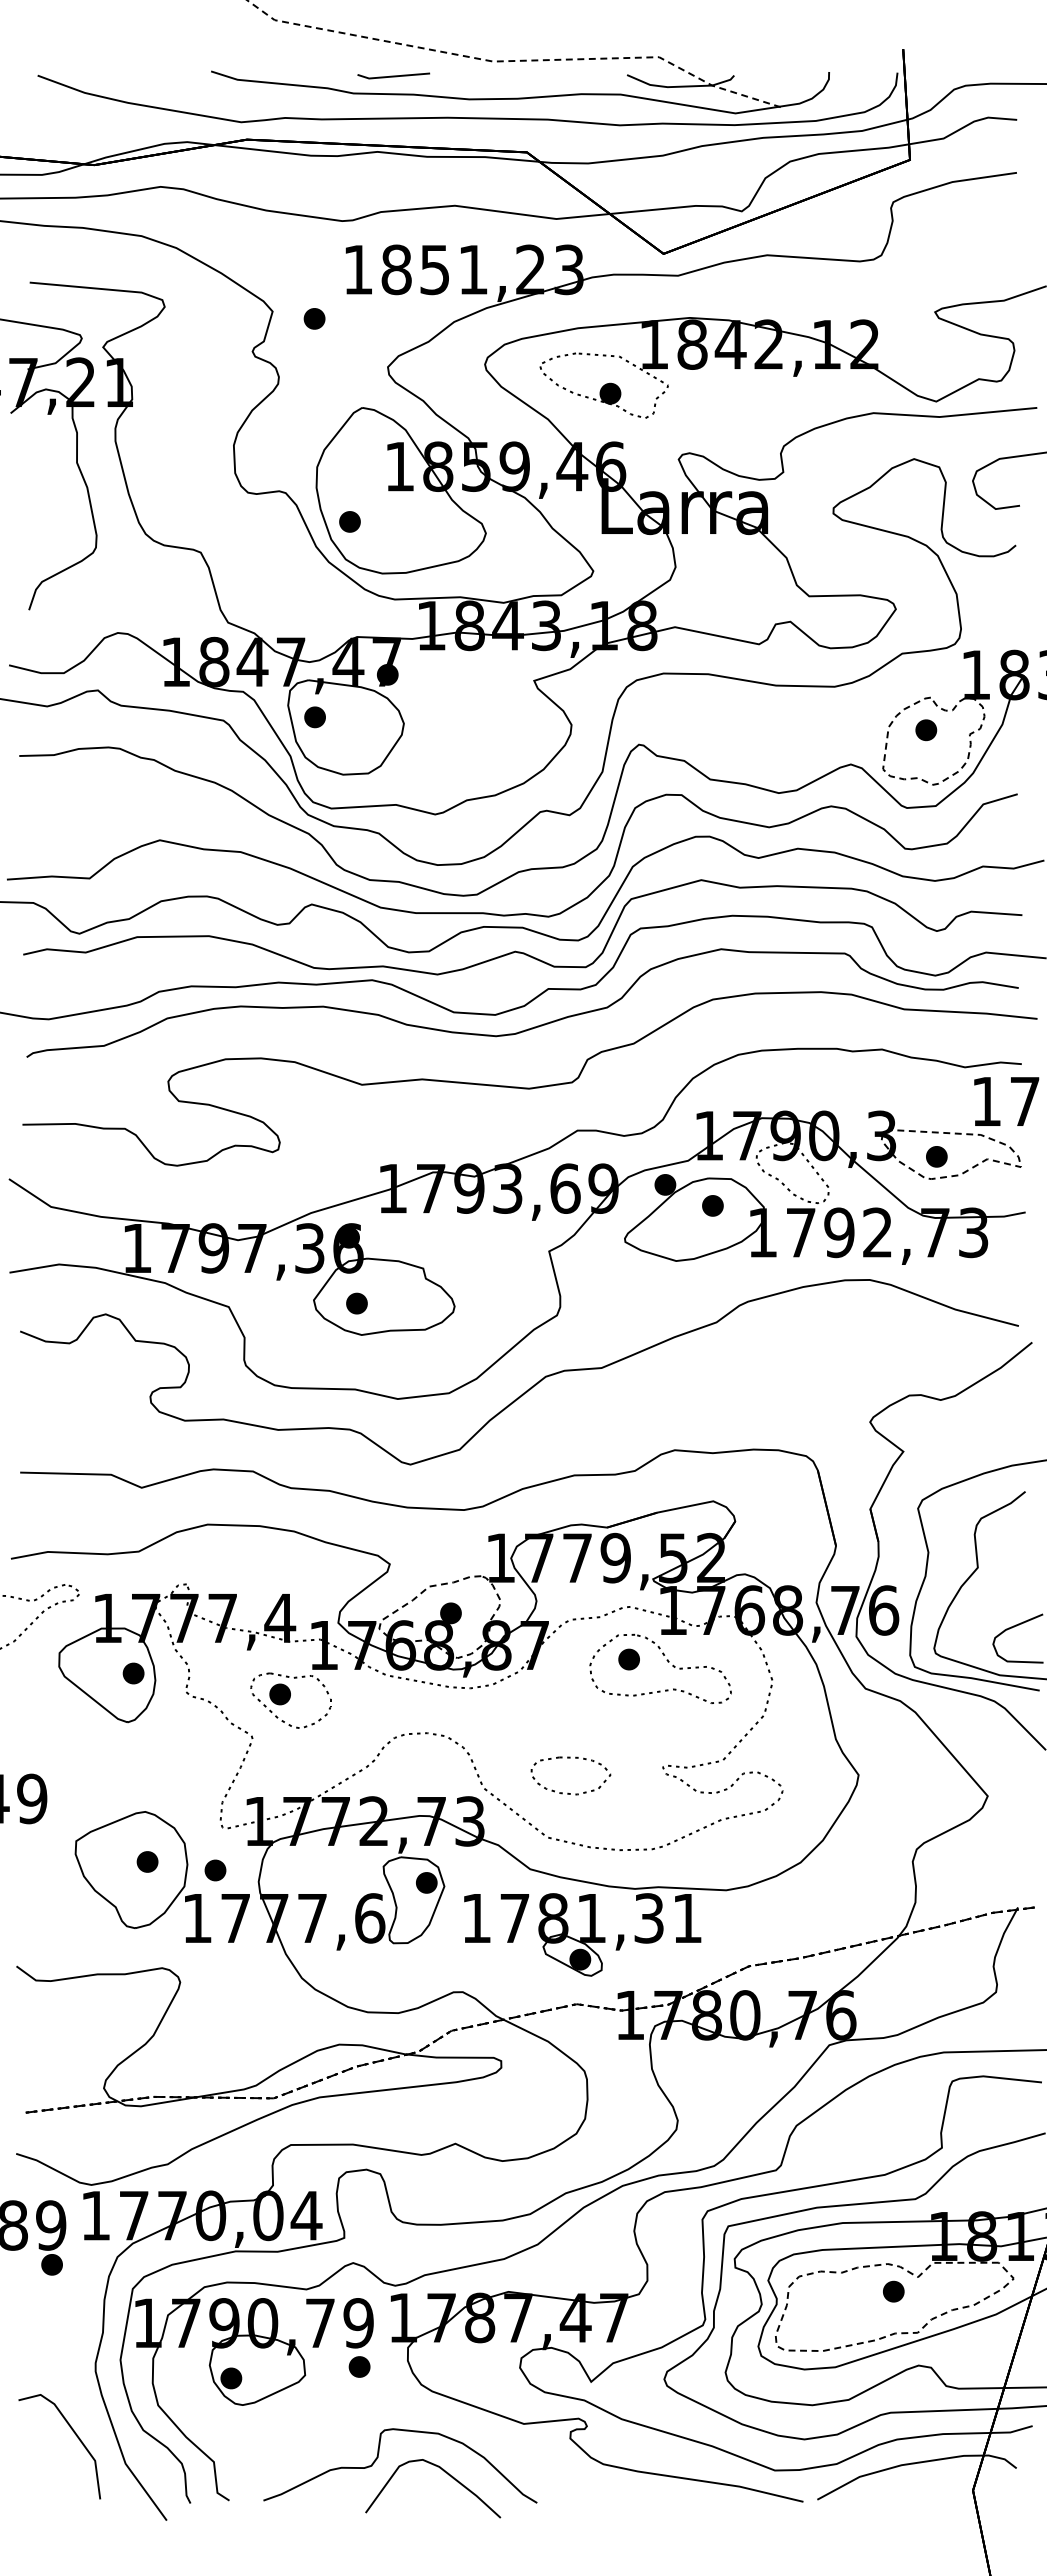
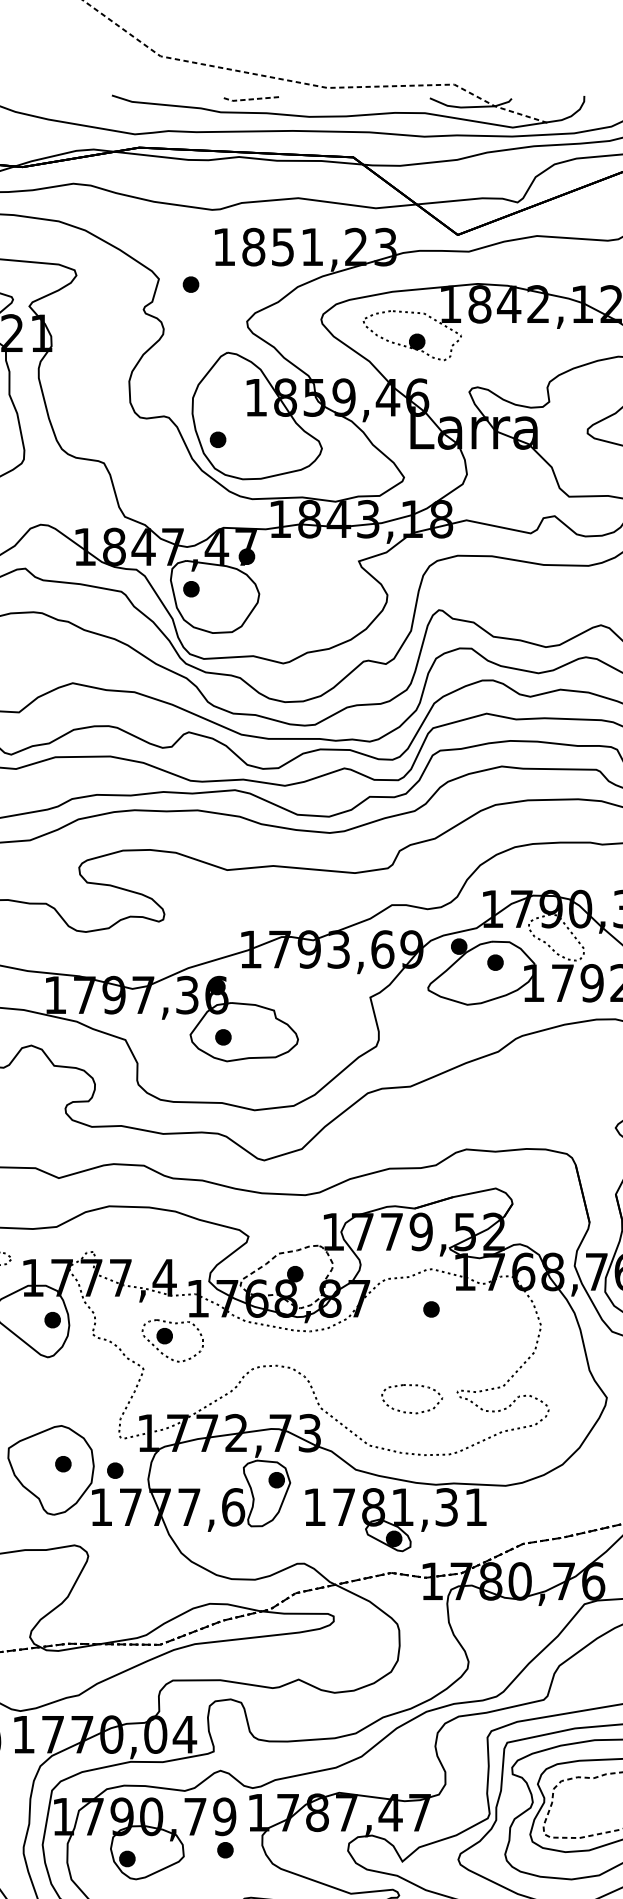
line: (392, 76) -> (250, 99), solid -> dashed
part: (667, 1661) -> (460, 1310), removed
part: (570, 1758) -> (411, 1385), moved

